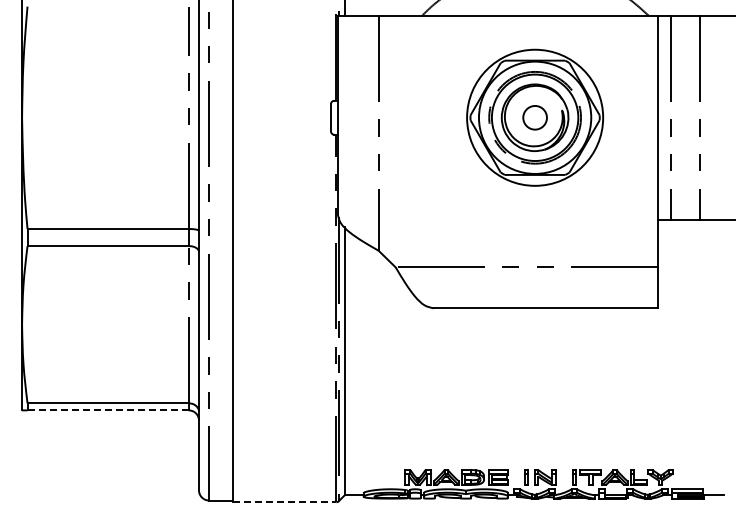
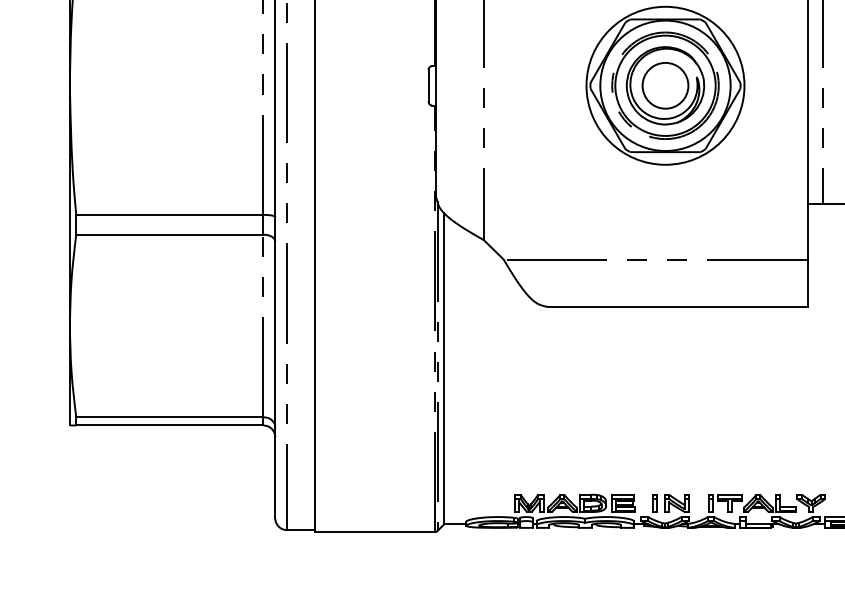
circle: (534, 117) -> (664, 85), size x1.67
line: (108, 410) -> (170, 425), dashed -> solid
line: (284, 502) -> (374, 532), dashed -> solid

